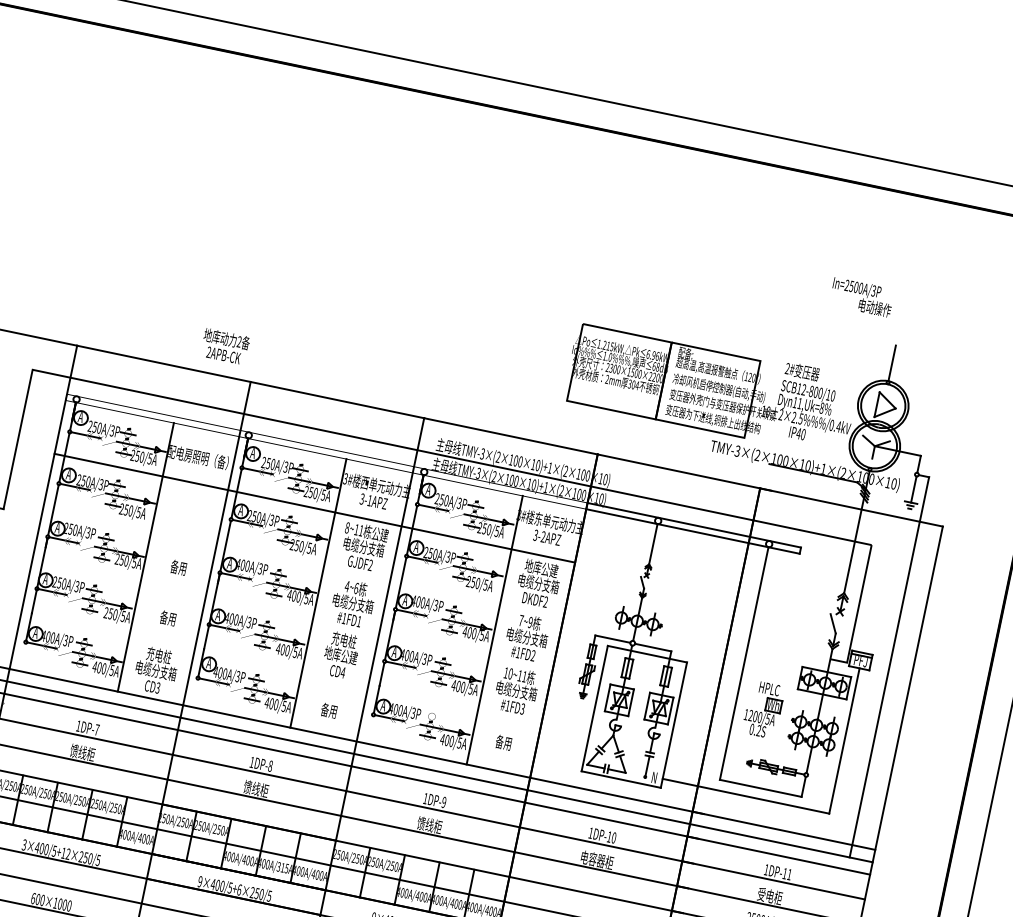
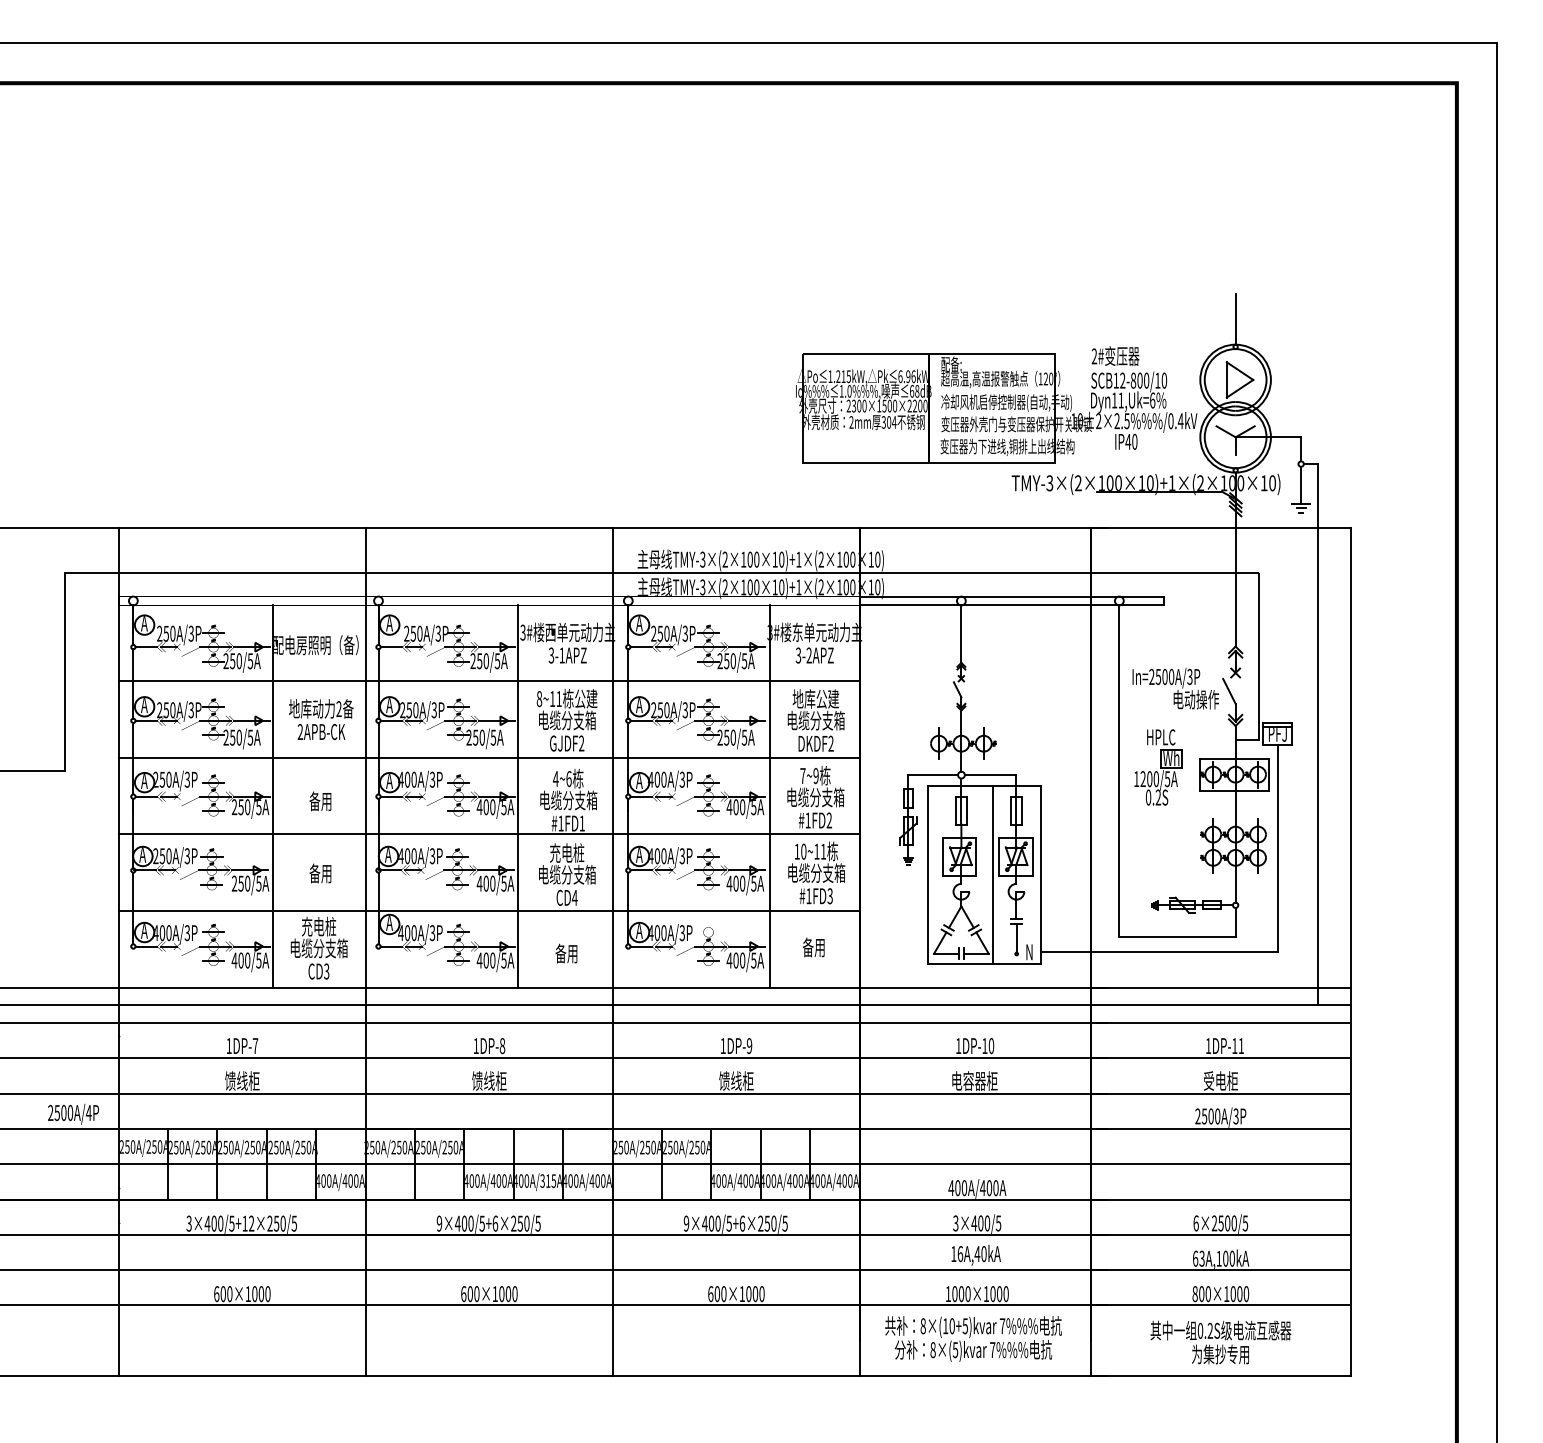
text: (861, 297) -> (1175, 688), moved
text: (225, 346) -> (321, 719), moved
text: (821, 408) -> (1152, 400), Dyn11,Uk=8%%% -> Dyn11,Uk=6%%%
line: (303, 561) -> (488, 757), added
line: (291, 615) -> (488, 834), added
text: (341, 655) -> (567, 874), 地库公建 -> 电缆分支箱
line: (280, 668) -> (488, 910), added
part: (763, 709) -> (1158, 767), moved
line: (639, 717) -> (992, 874), added

